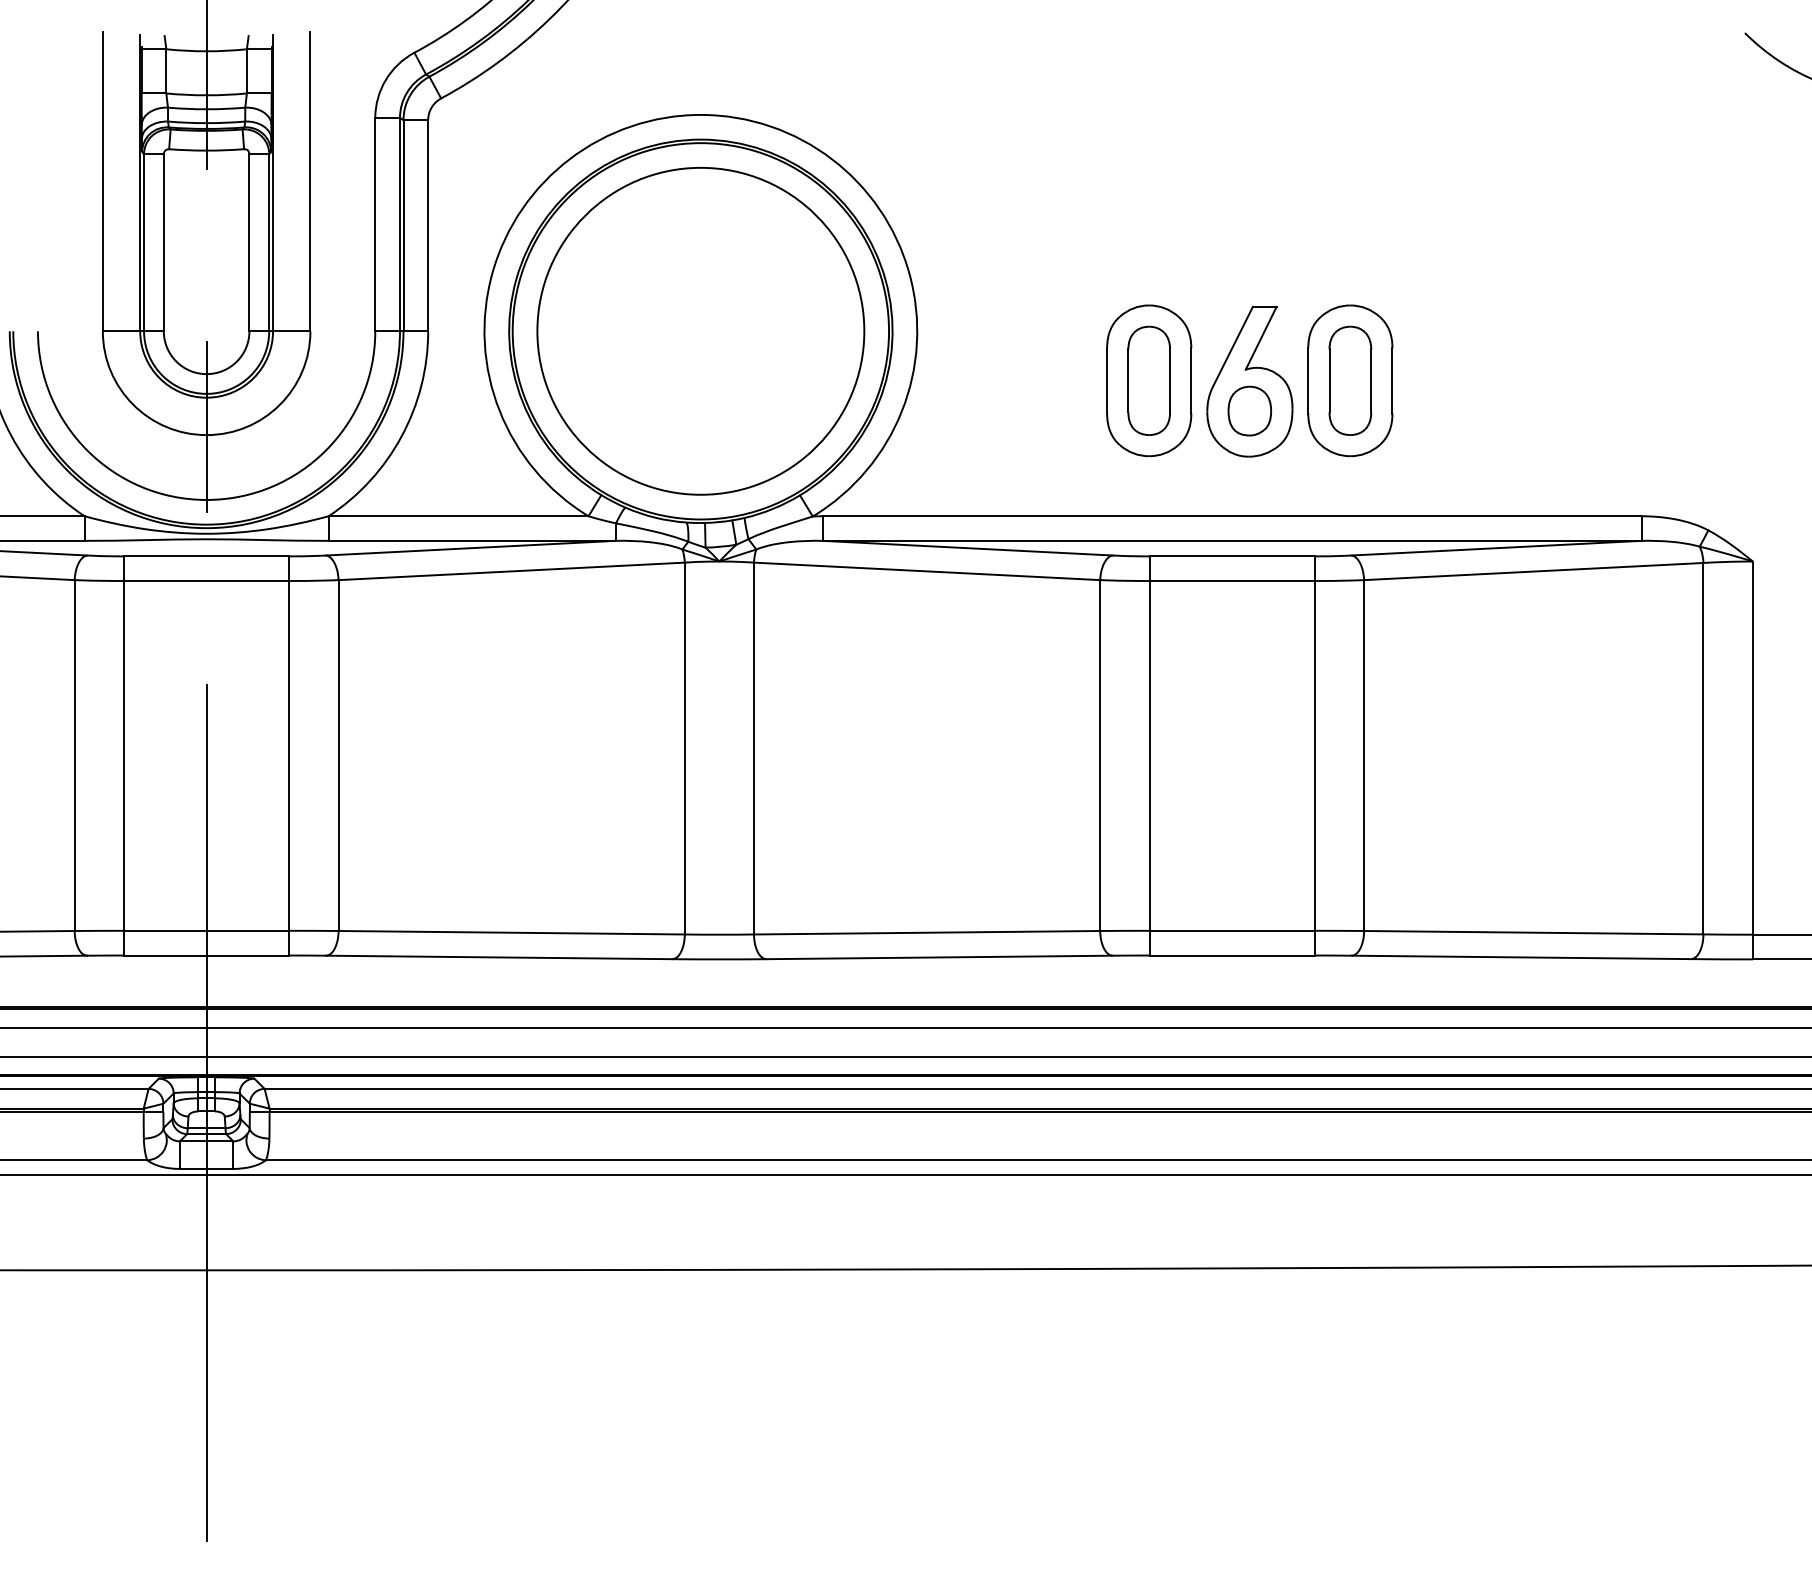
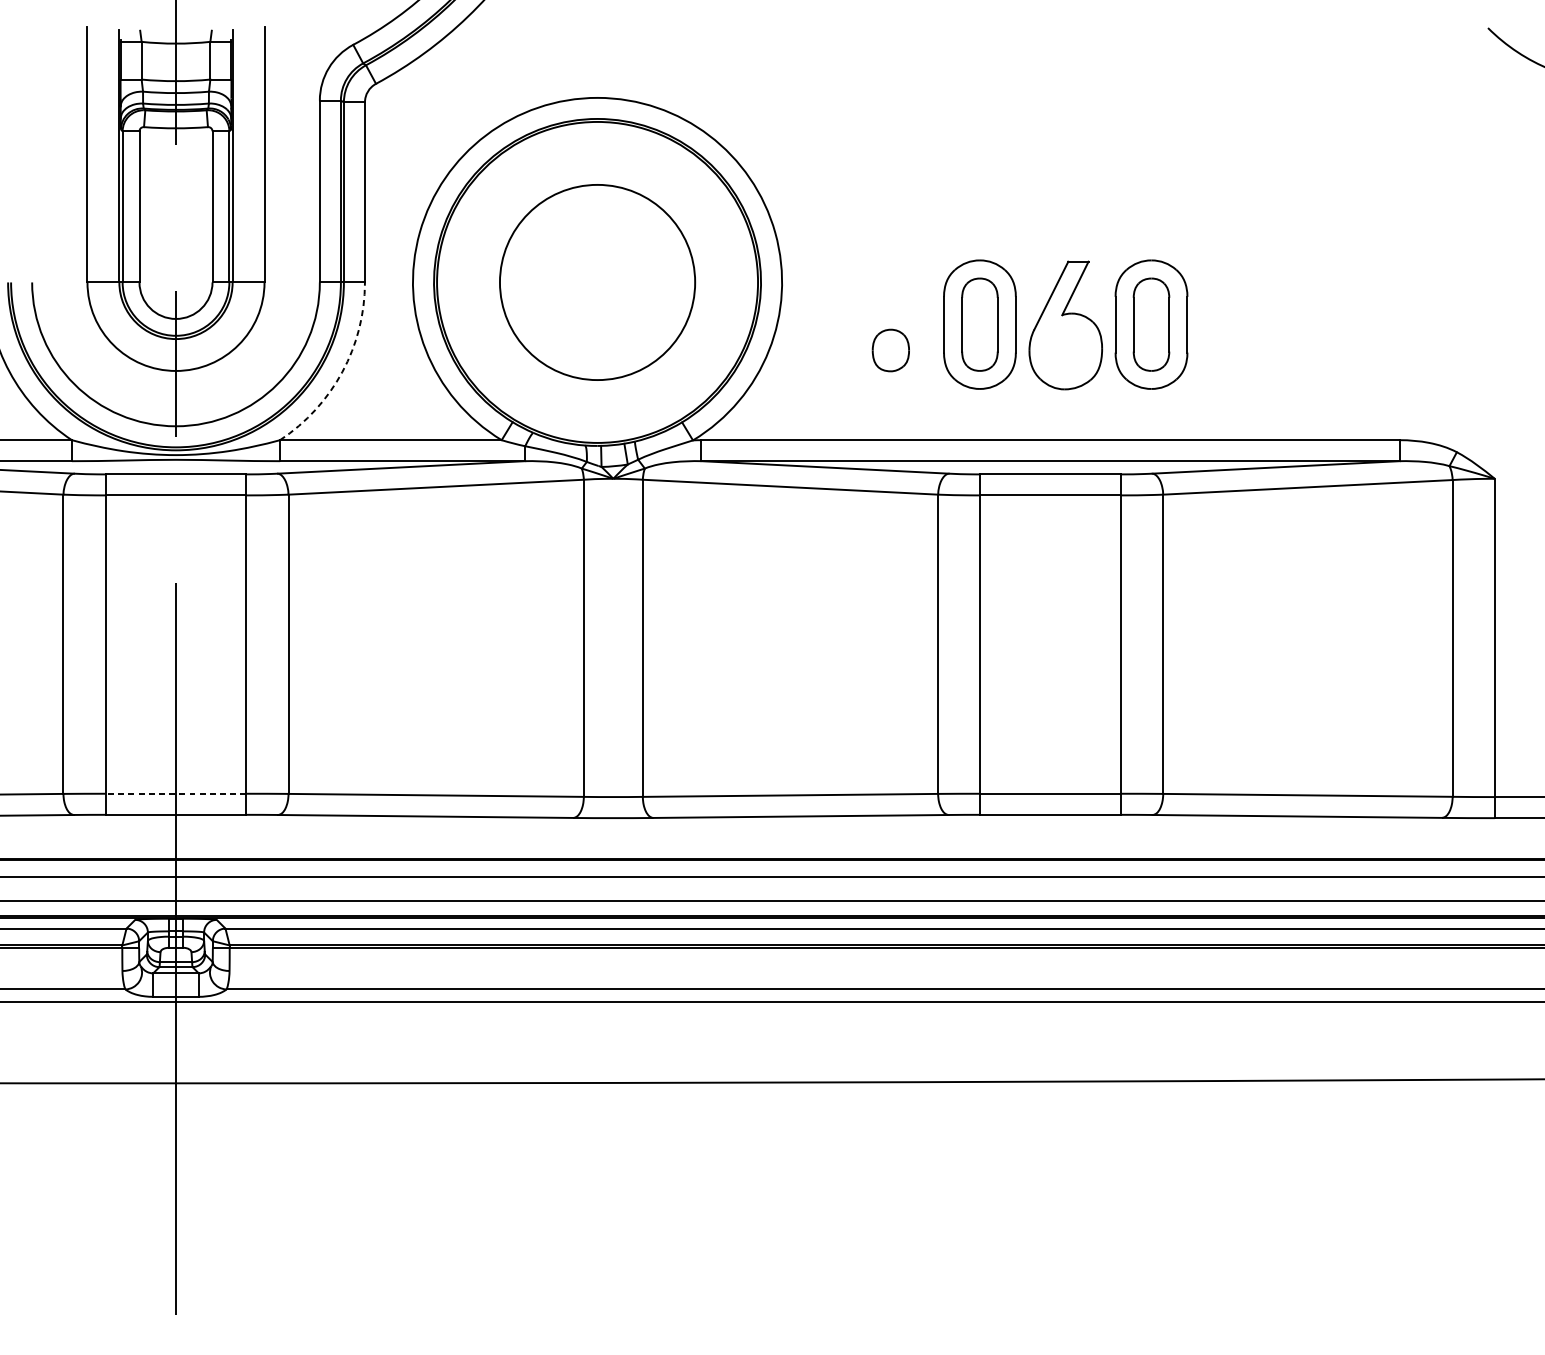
circle: (700, 331) -> (597, 282), size x0.7
part: (1249, 410) -> (890, 349), moved
arc: (401, 436) -> (342, 372), solid -> dashed
line: (206, 930) -> (175, 793), solid -> dashed

